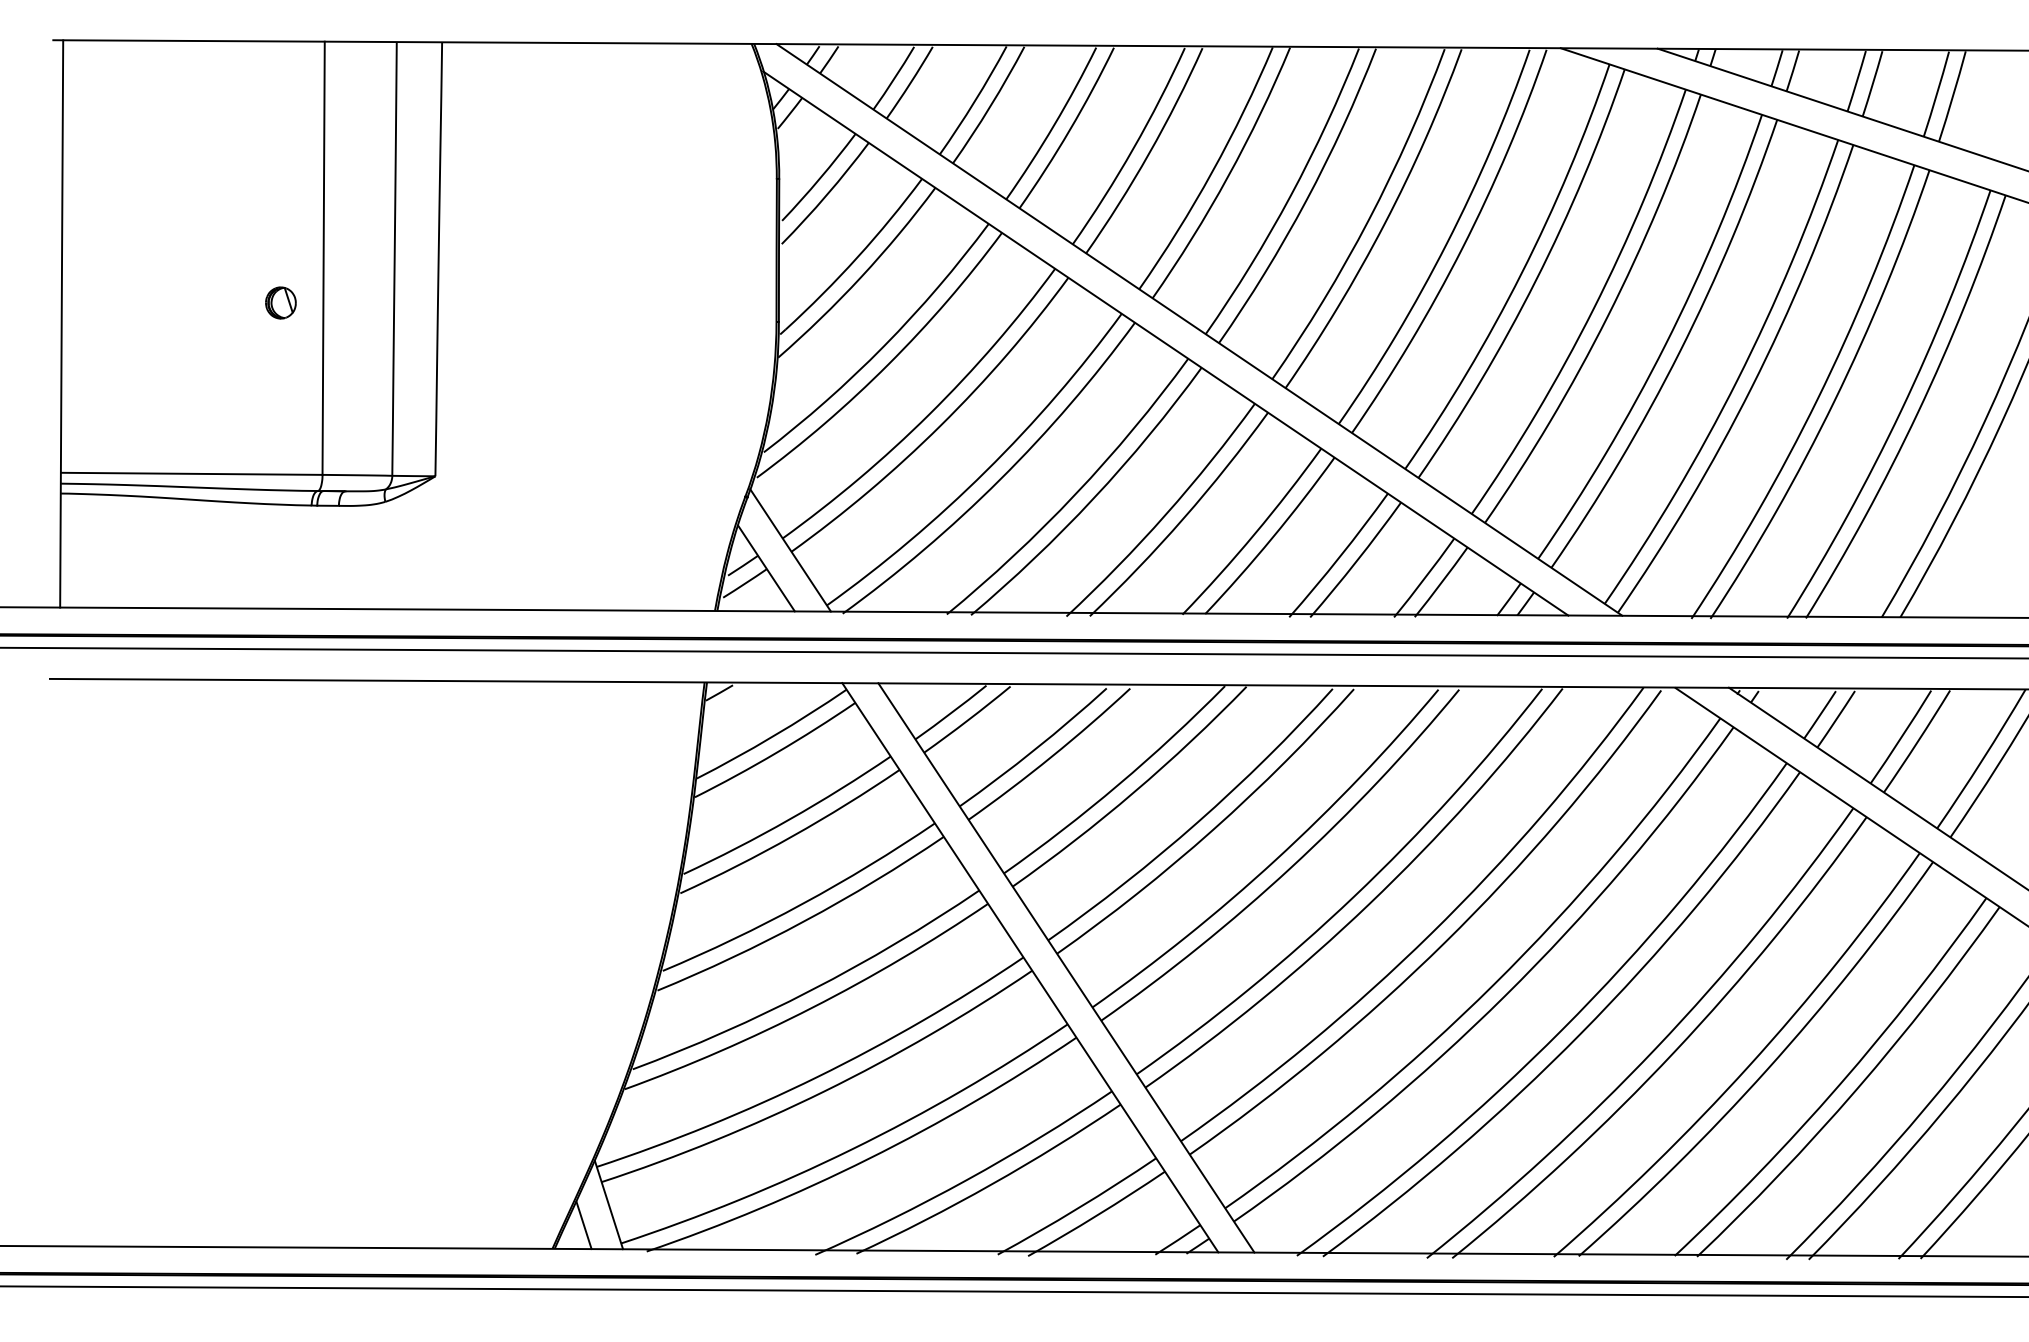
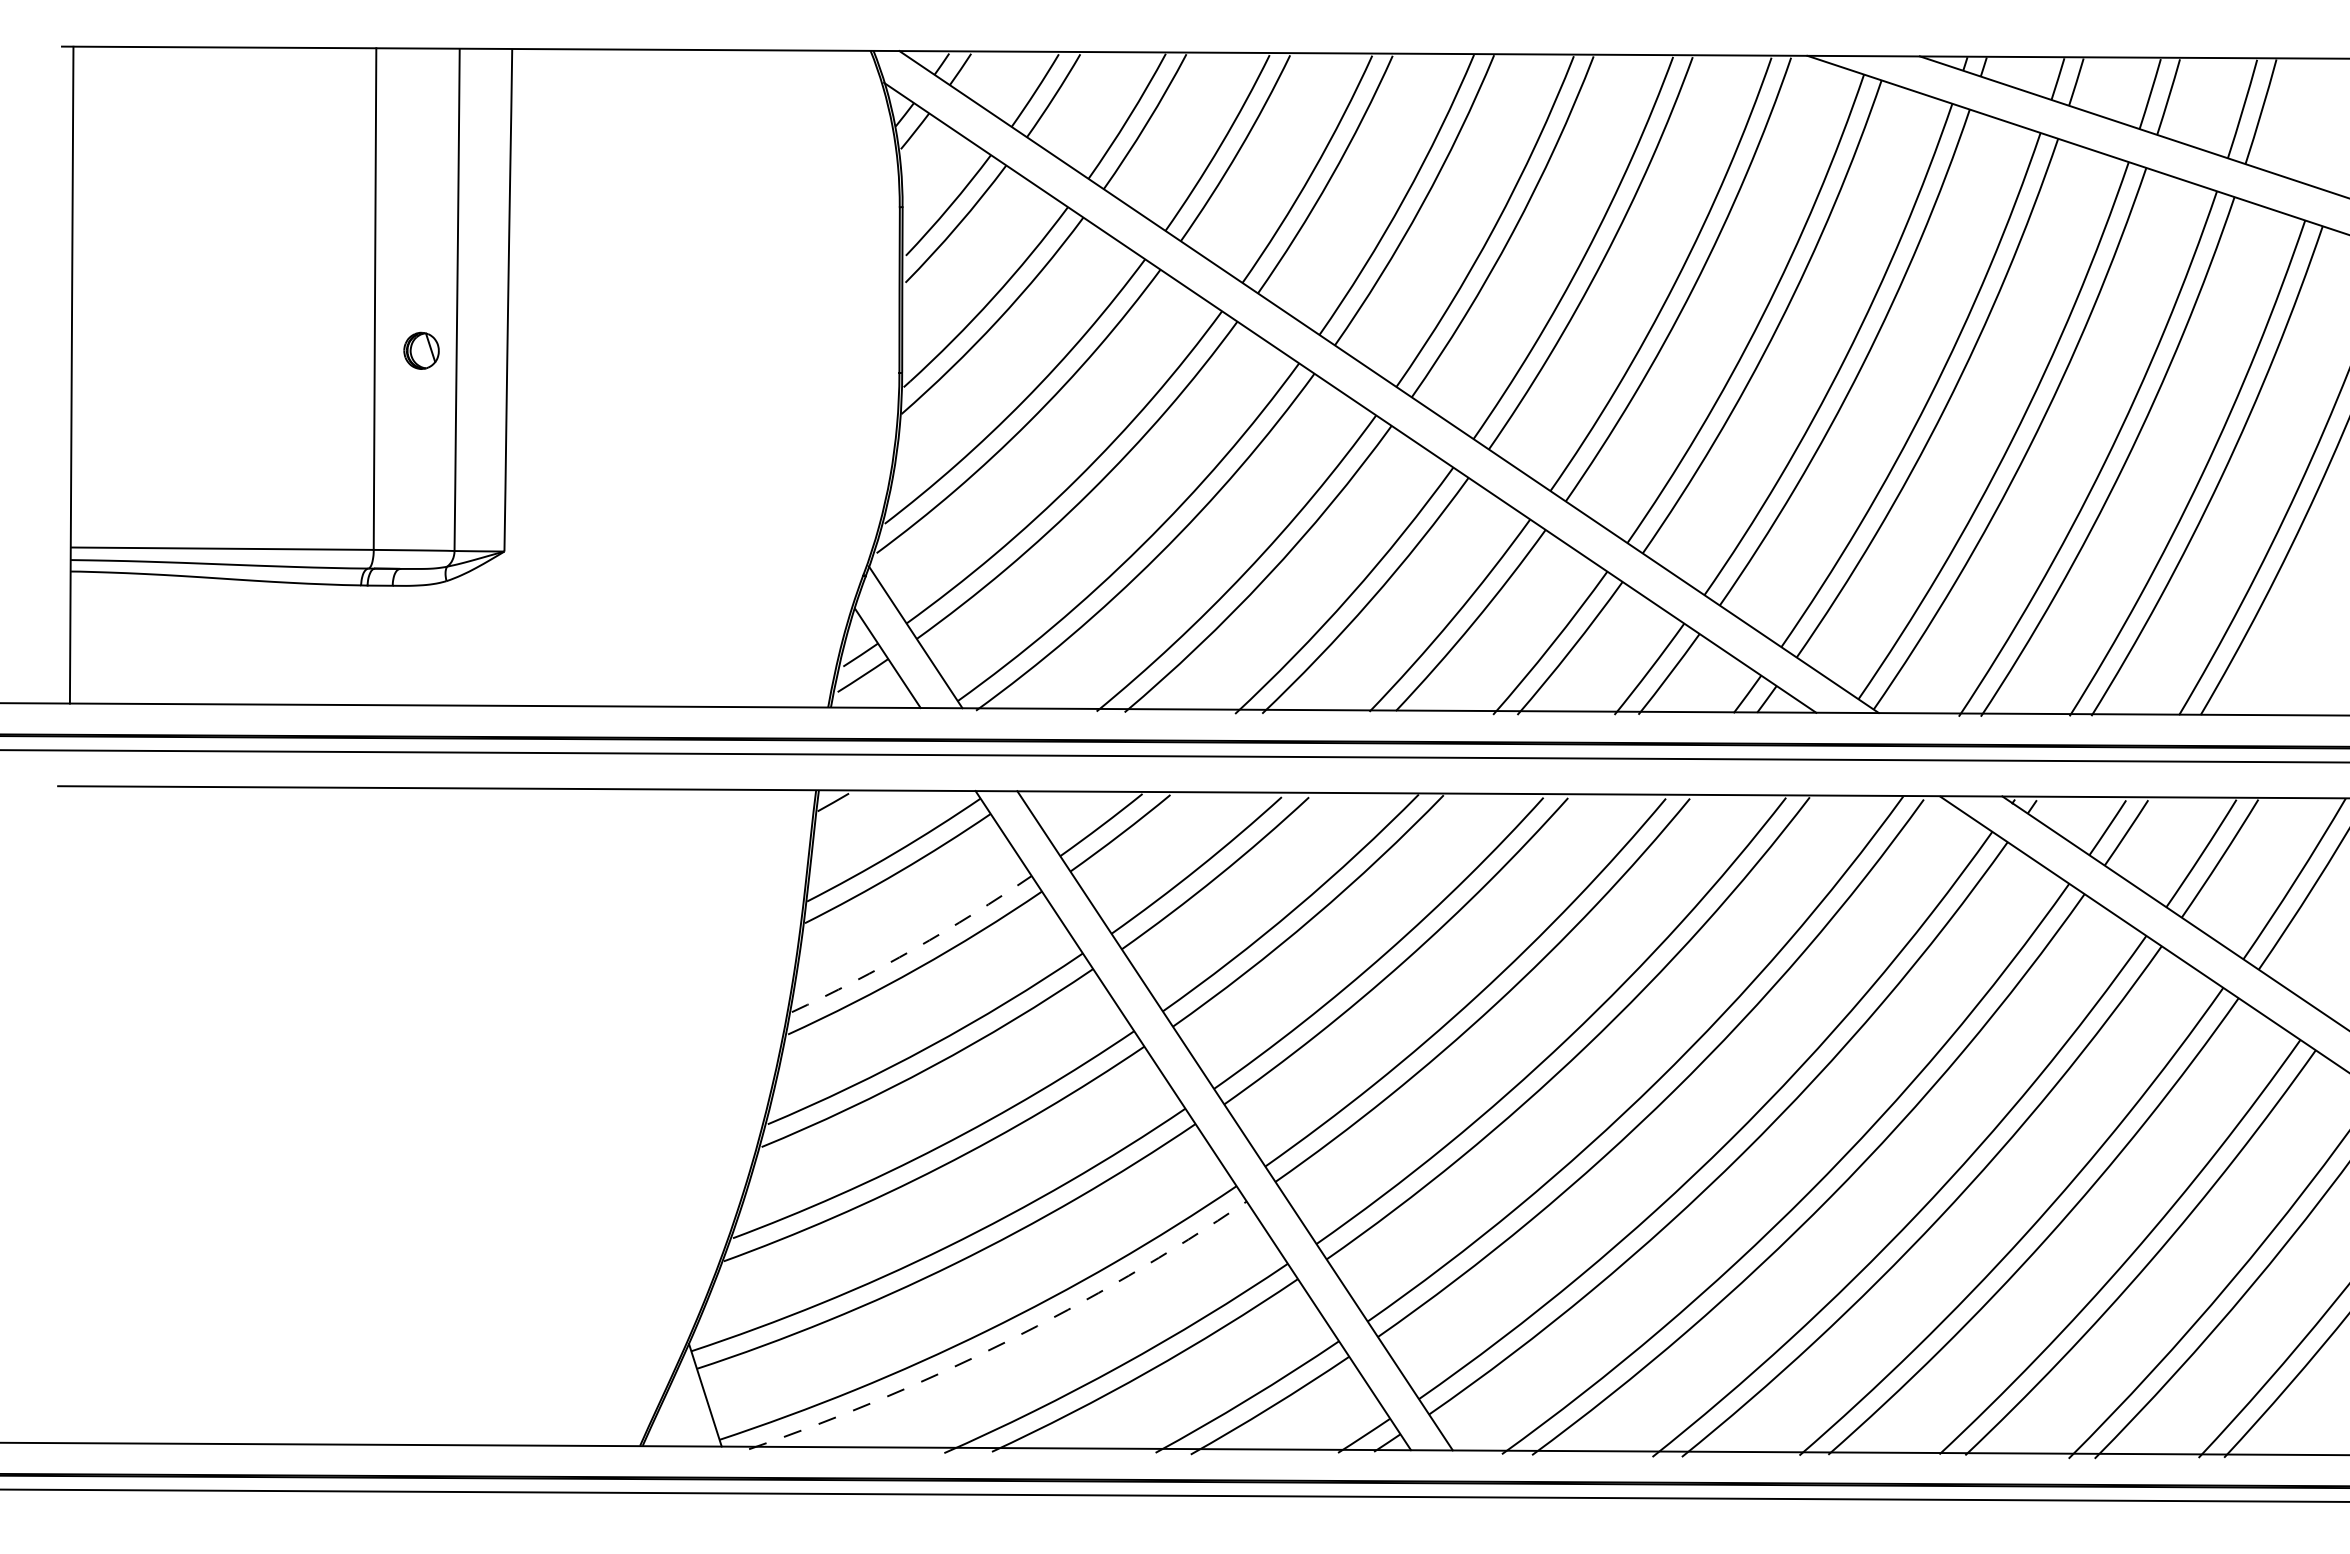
part: (280, 302) -> (421, 350), moved
arc: (789, 819) -> (914, 948), solid -> dashed
arc: (868, 1158) -> (1006, 1341), solid -> dashed
line: (583, 1224) -> (676, 1418), removed

